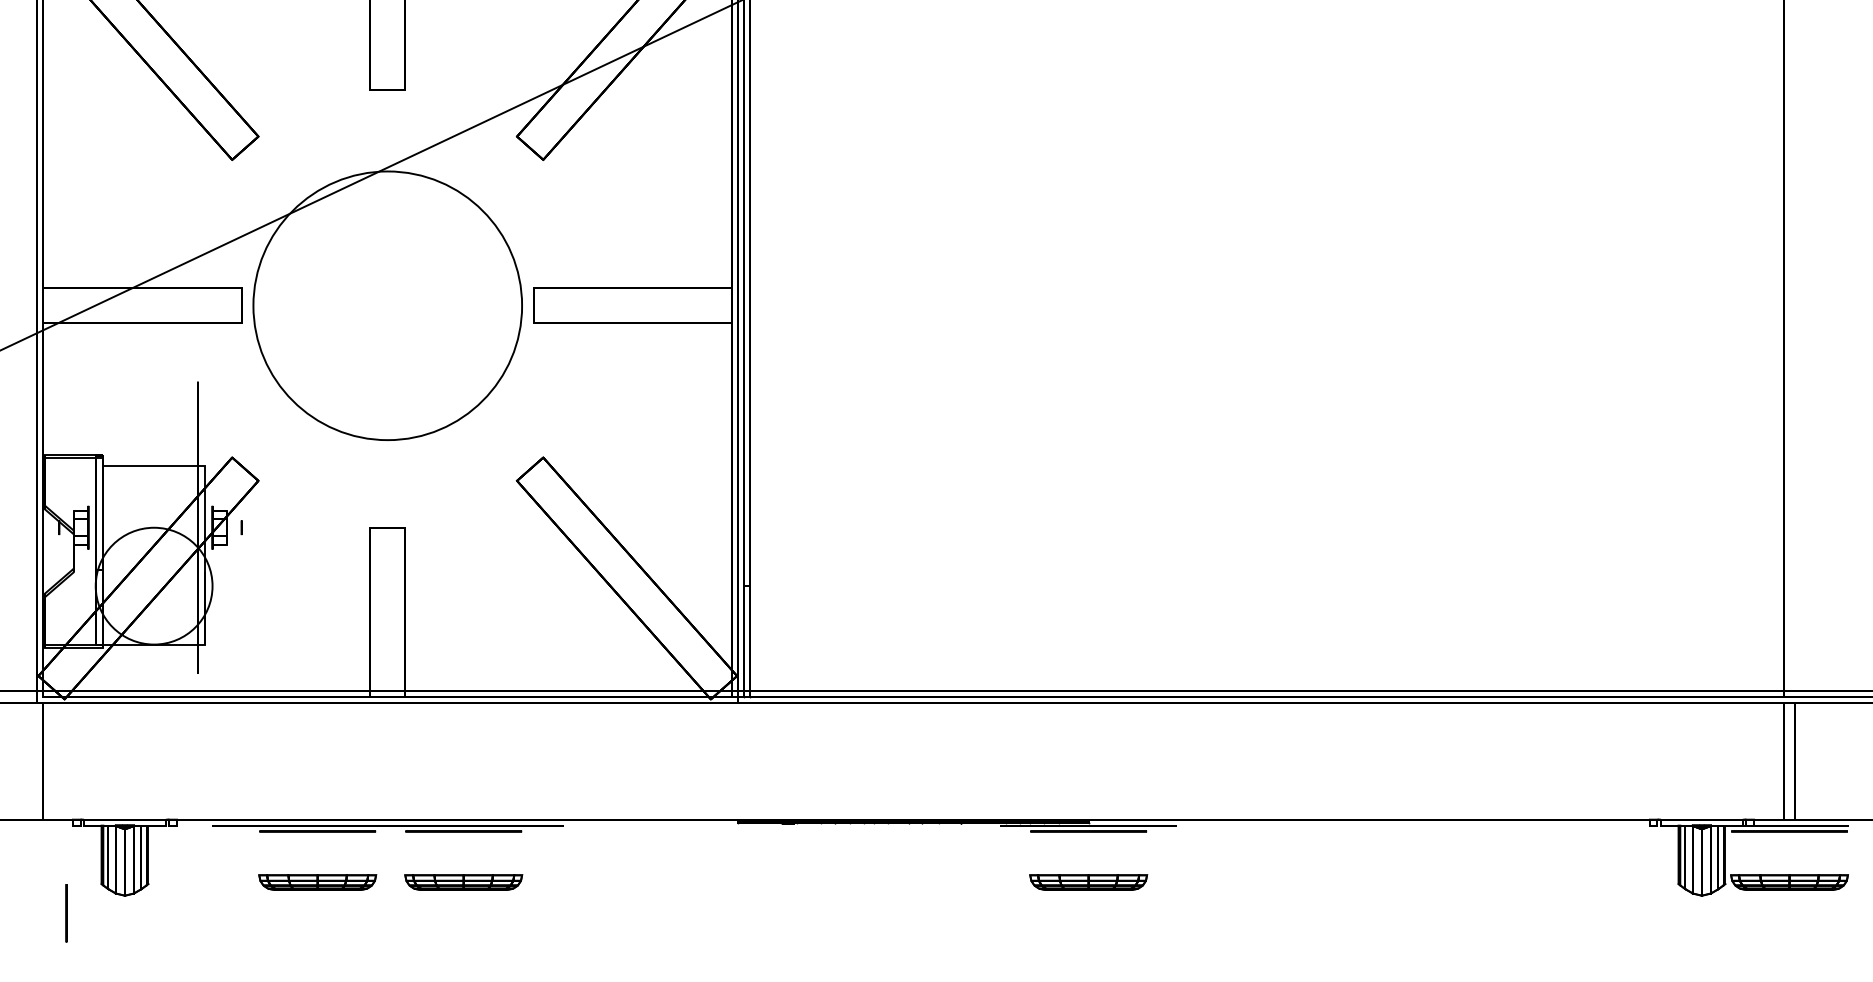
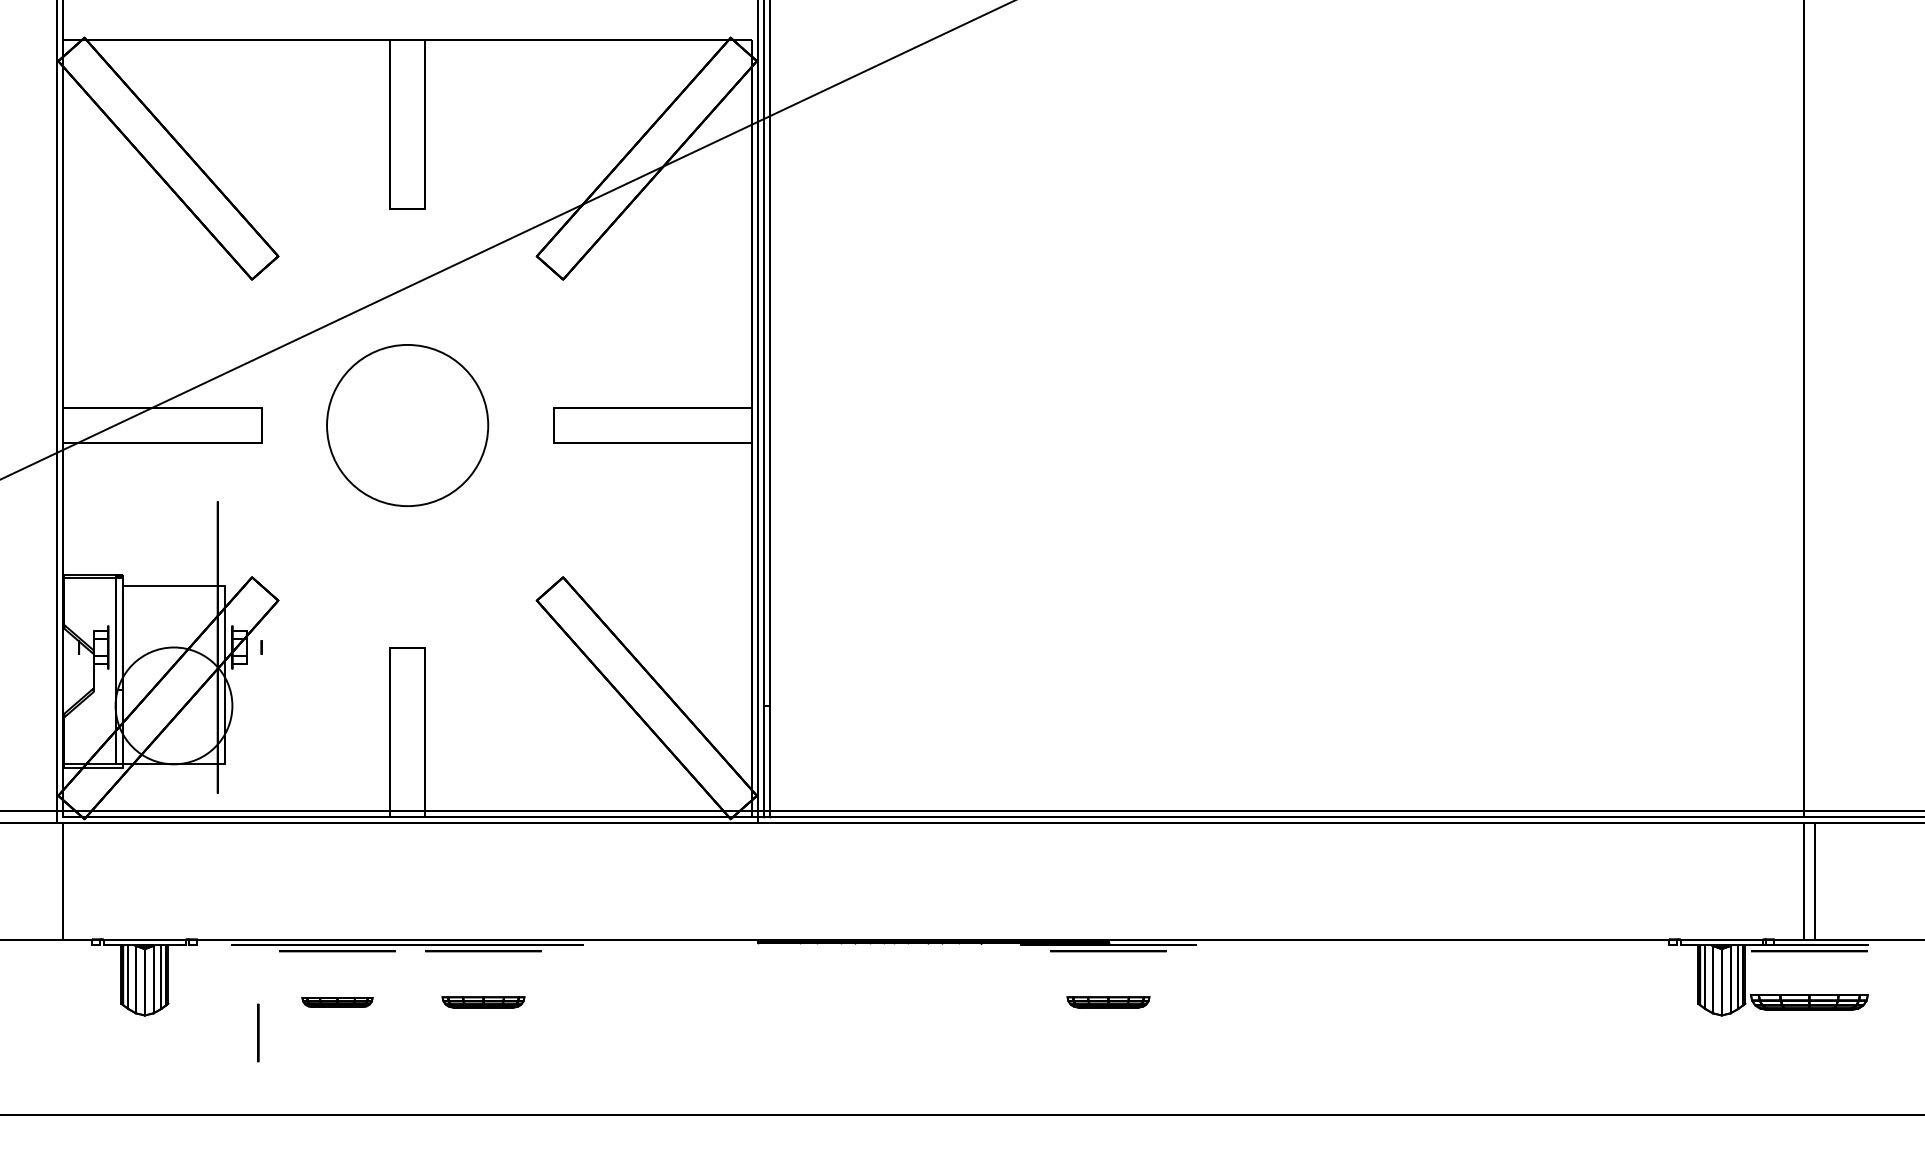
circle: (387, 305) -> (407, 425), size x0.6
part: (317, 882) -> (337, 1002), size x0.6
part: (463, 882) -> (483, 1002), size x0.7
part: (1088, 882) -> (1108, 1002), size x0.7
circle: (66, 912) -> (258, 1032), moved

